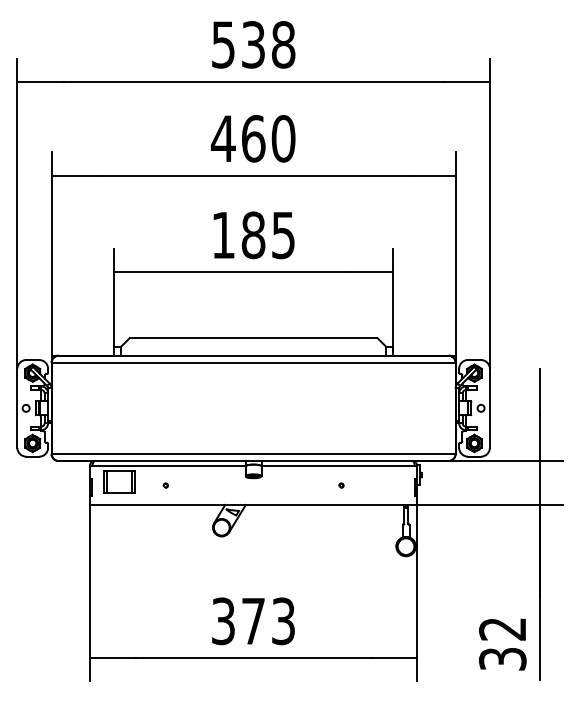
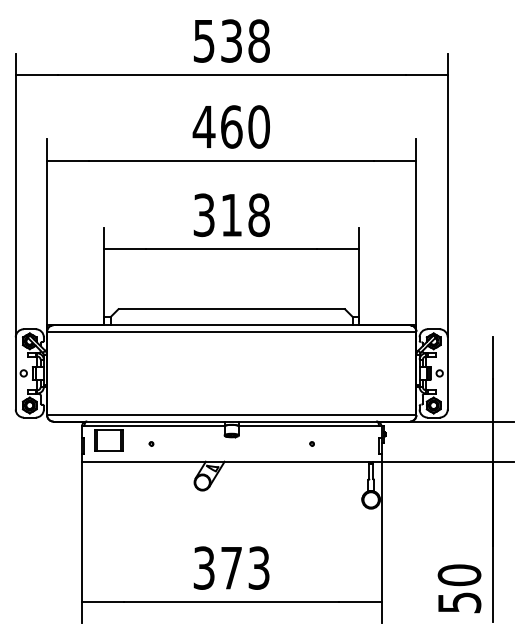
text: (253, 235) -> (231, 215), 185 -> 318
text: (502, 643) -> (459, 588), 32 -> 50

